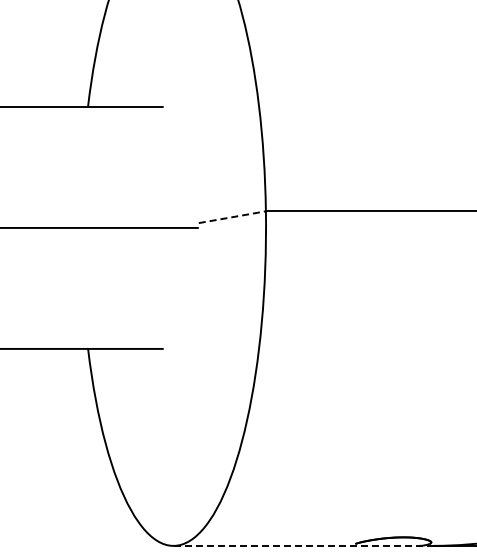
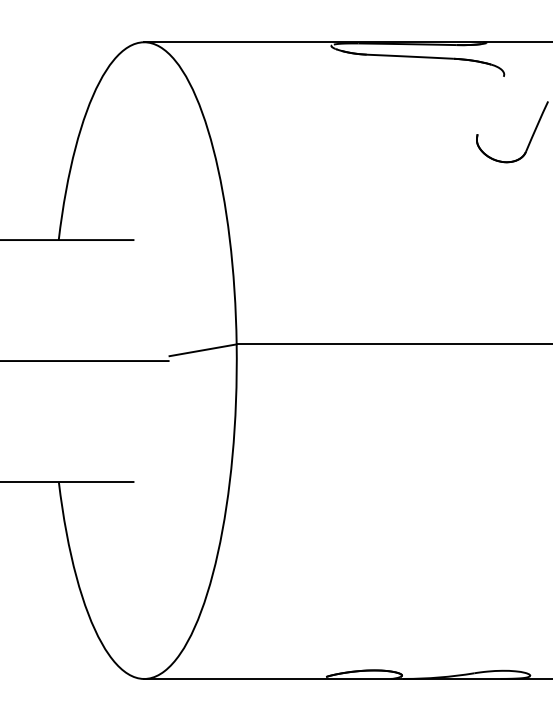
line: (232, 217) -> (203, 350), dashed -> solid
line: (302, 545) -> (273, 678), dashed -> solid

